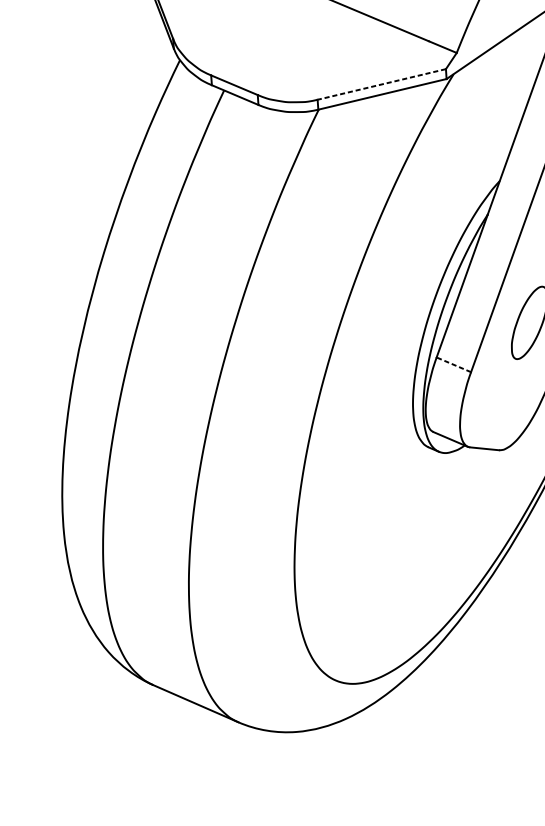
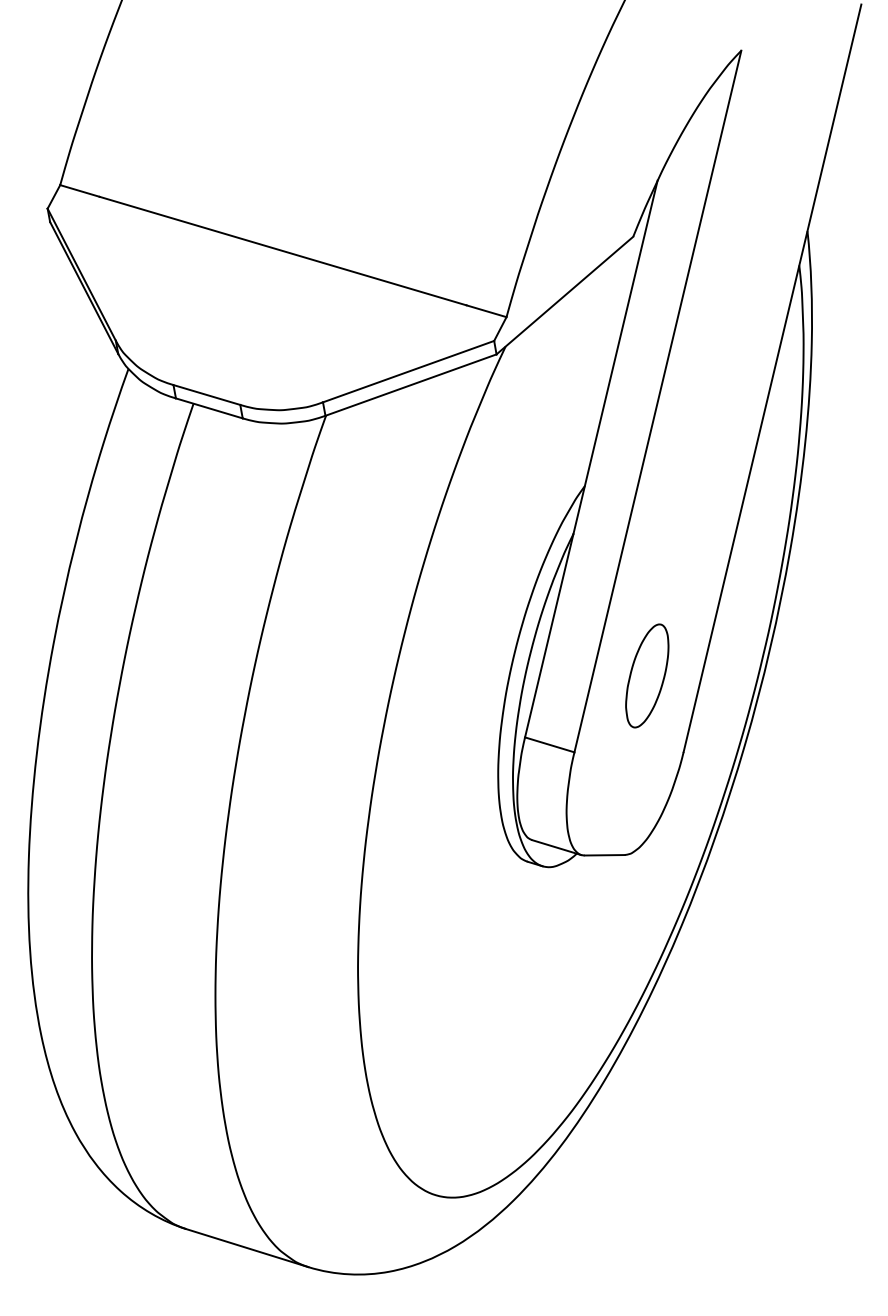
line: (381, 84) -> (408, 371), dashed -> solid
line: (453, 364) -> (549, 744), dashed -> solid

